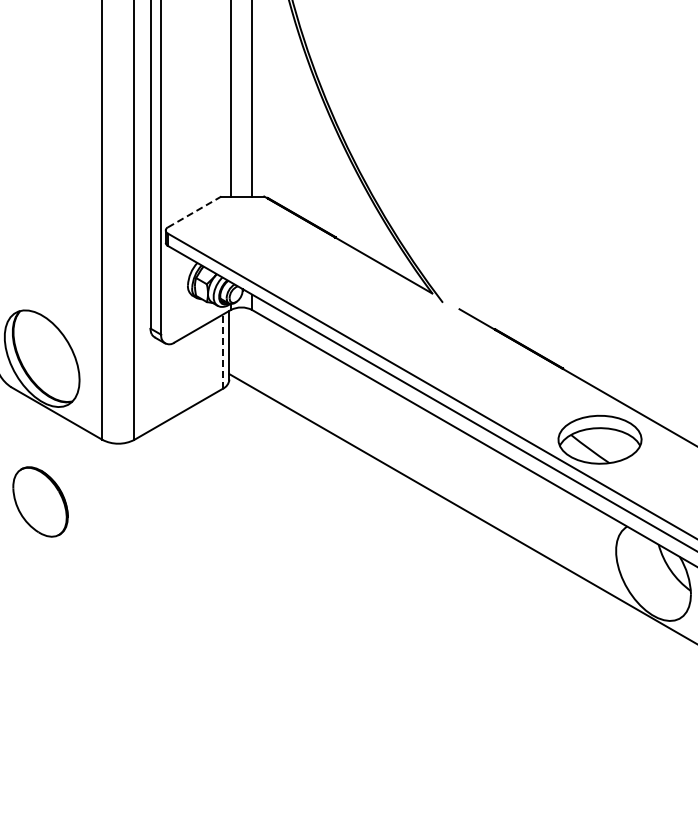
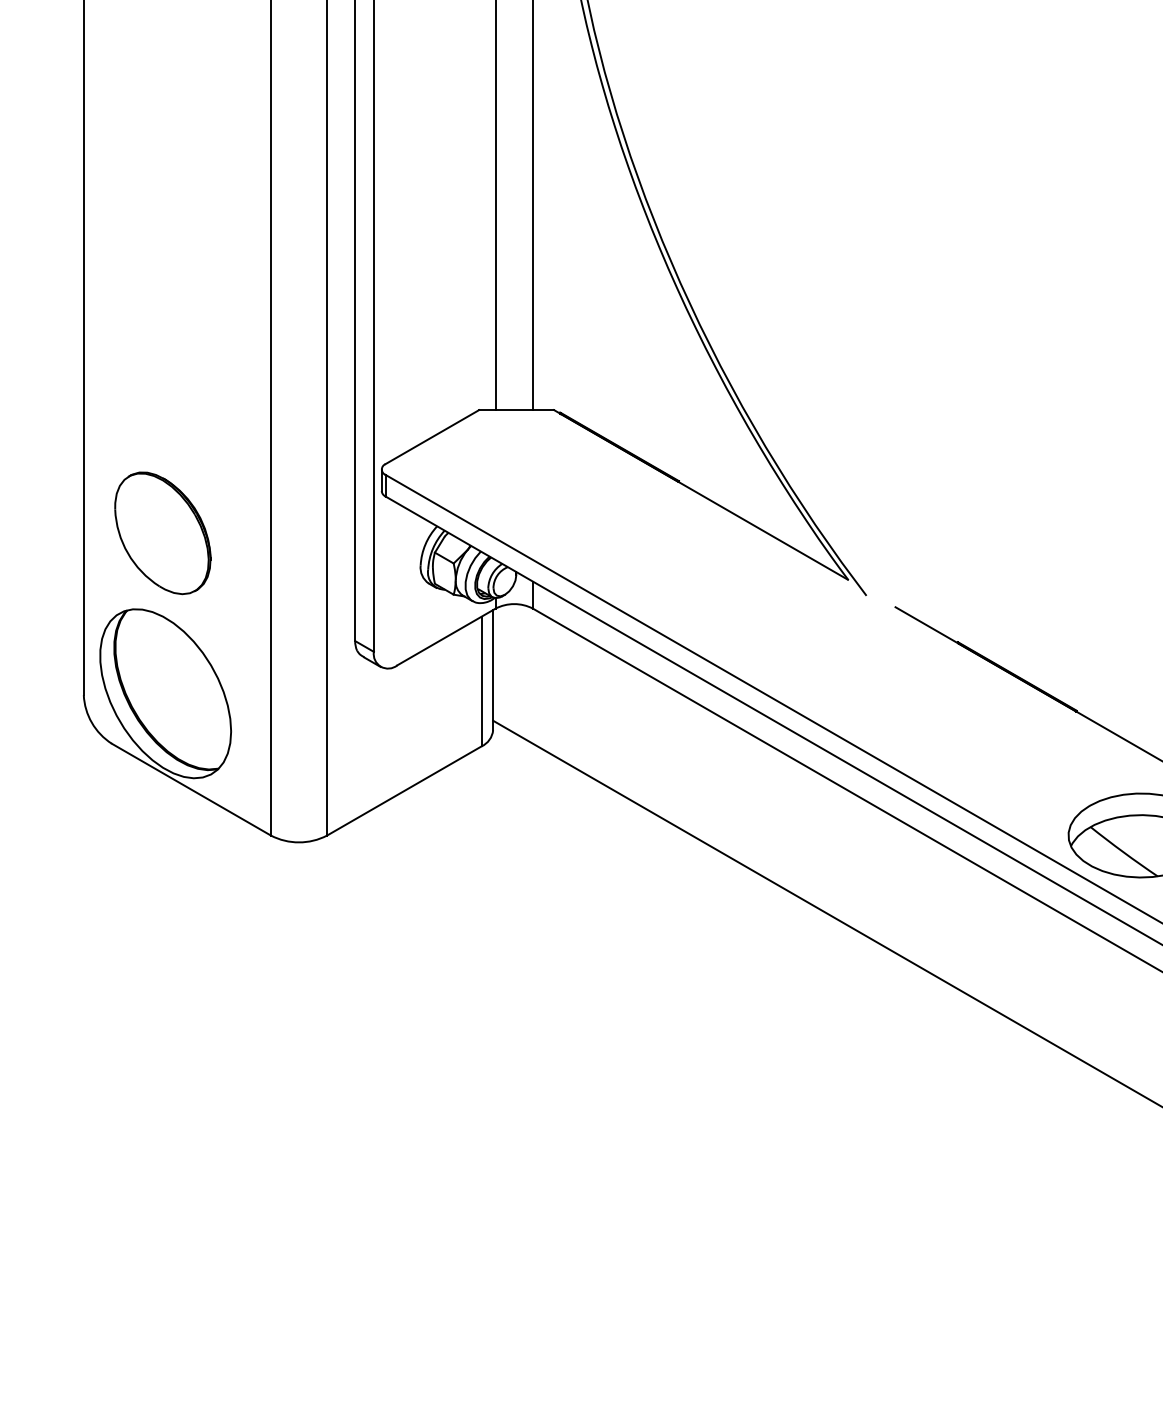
line: (194, 211) -> (432, 436), dashed -> solid
line: (222, 351) -> (481, 681), dashed -> solid
part: (40, 501) -> (162, 532), moved

